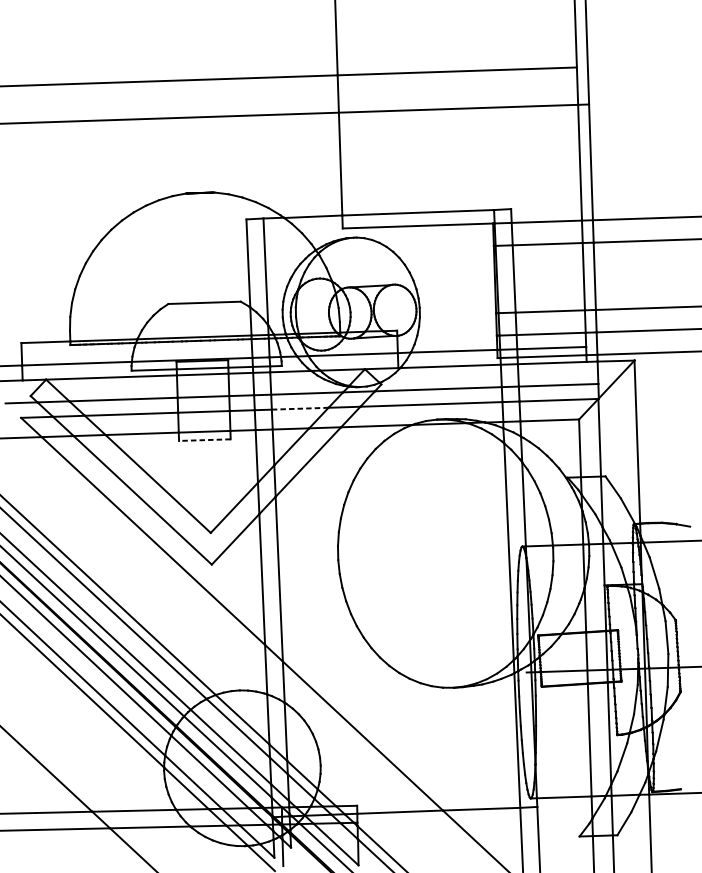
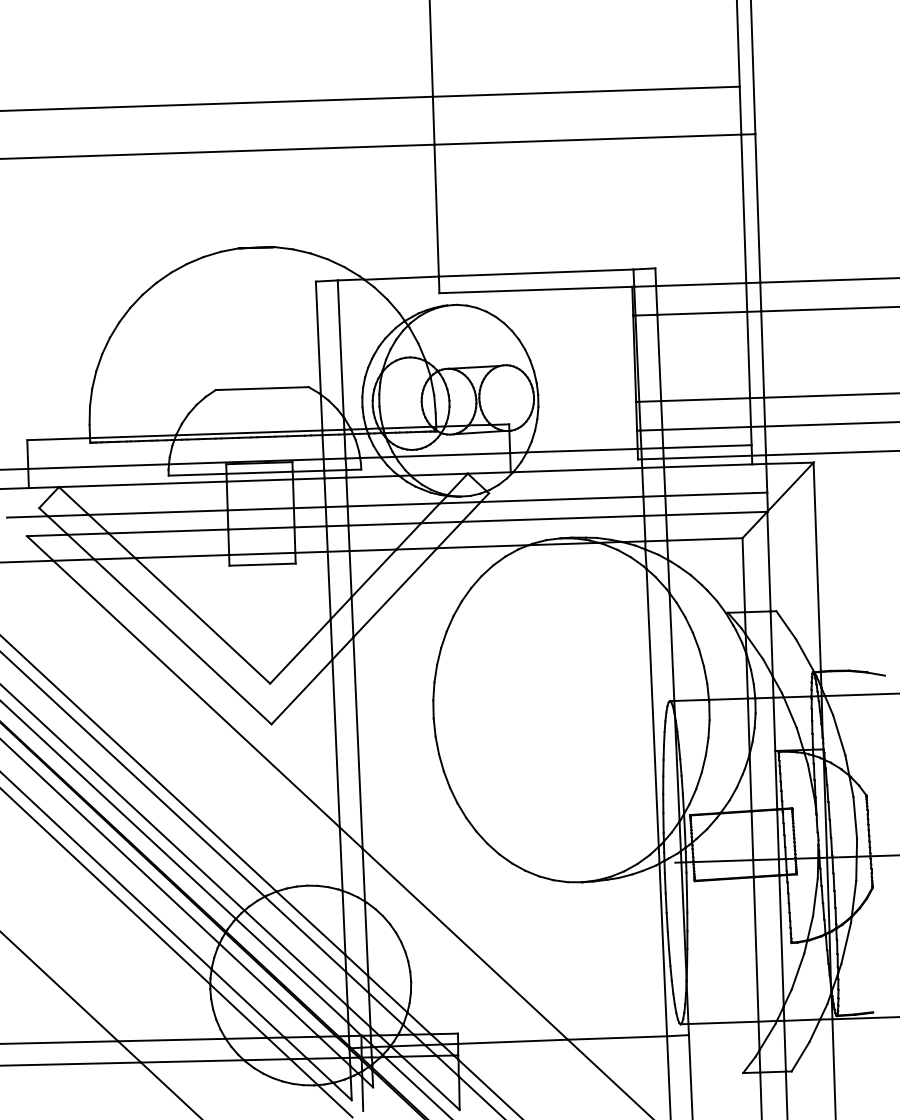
line: (300, 408) -> (385, 524), dashed -> solid
line: (204, 440) -> (262, 564), dashed -> solid

